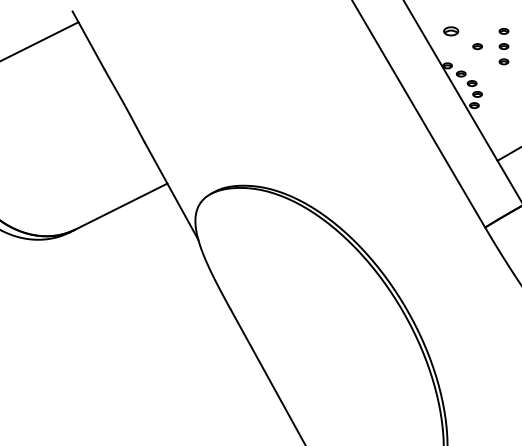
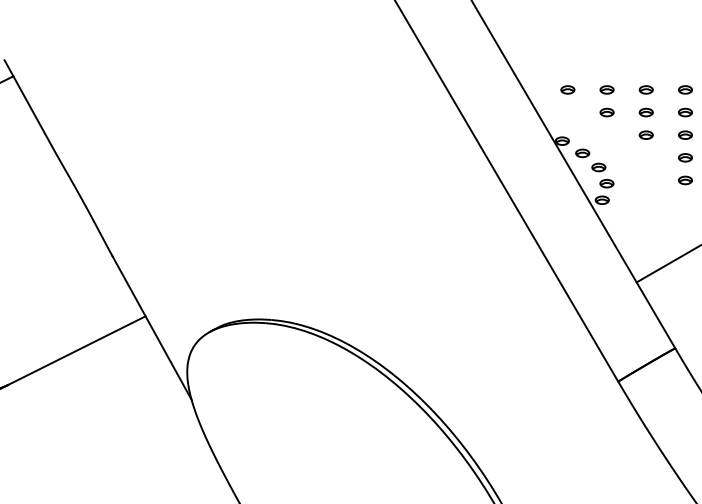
part: (451, 31) -> (568, 90), size x0.62
part: (477, 31) -> (606, 90), added

